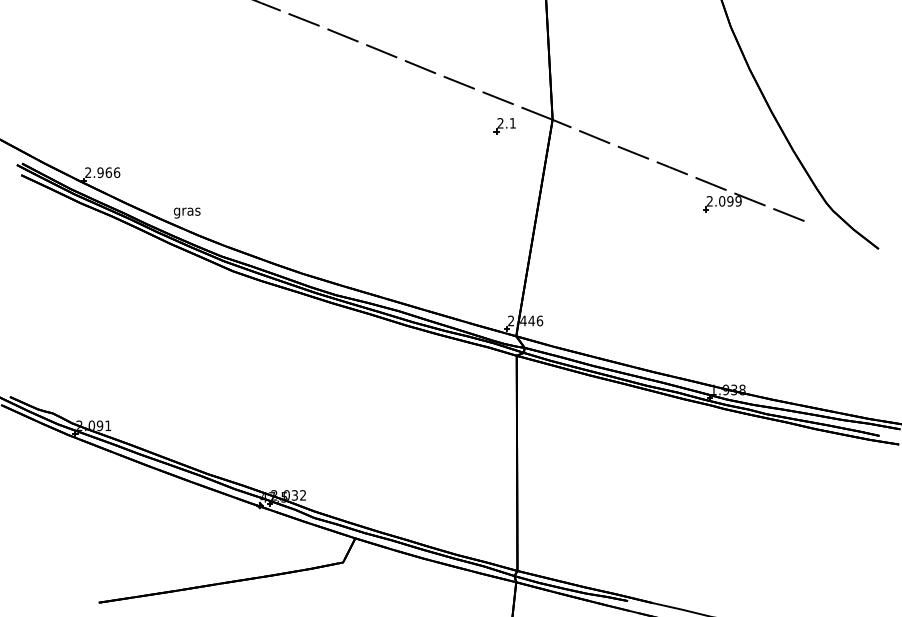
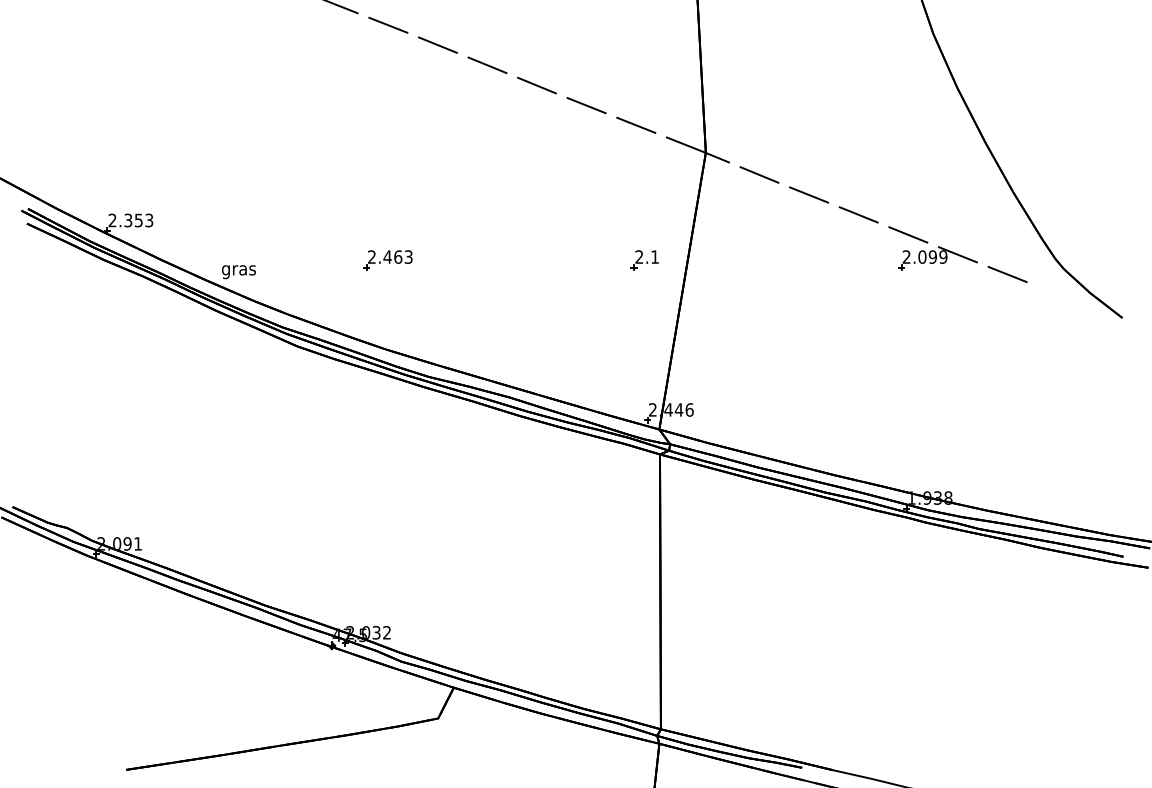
part: (504, 126) -> (644, 261), moved
text: (108, 172) -> (138, 220), 2.966 -> 2.353
part: (303, 204) -> (387, 261), added

